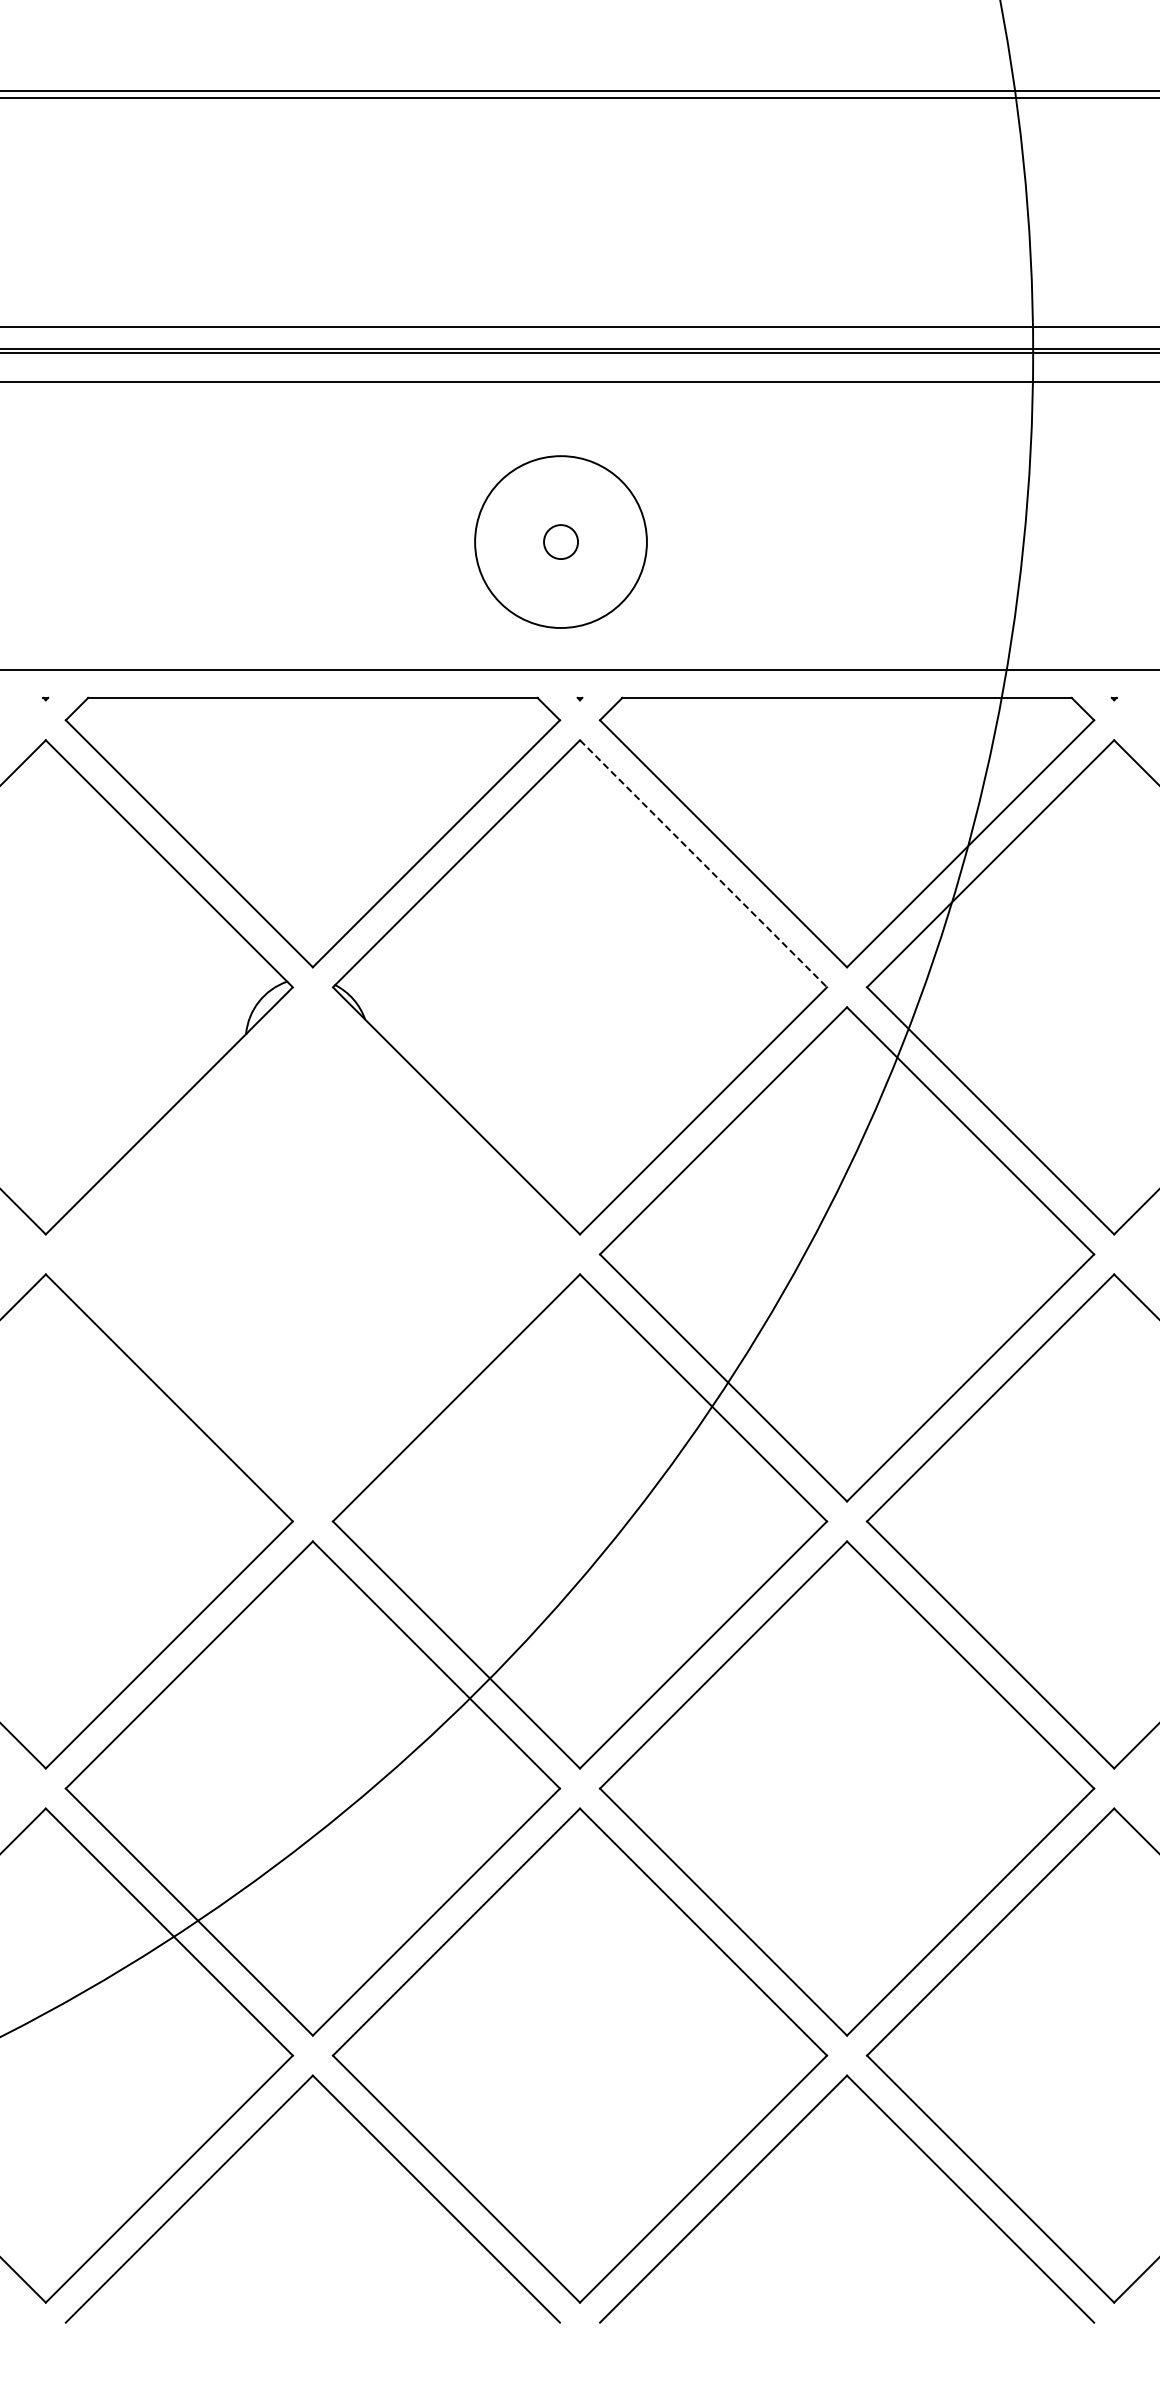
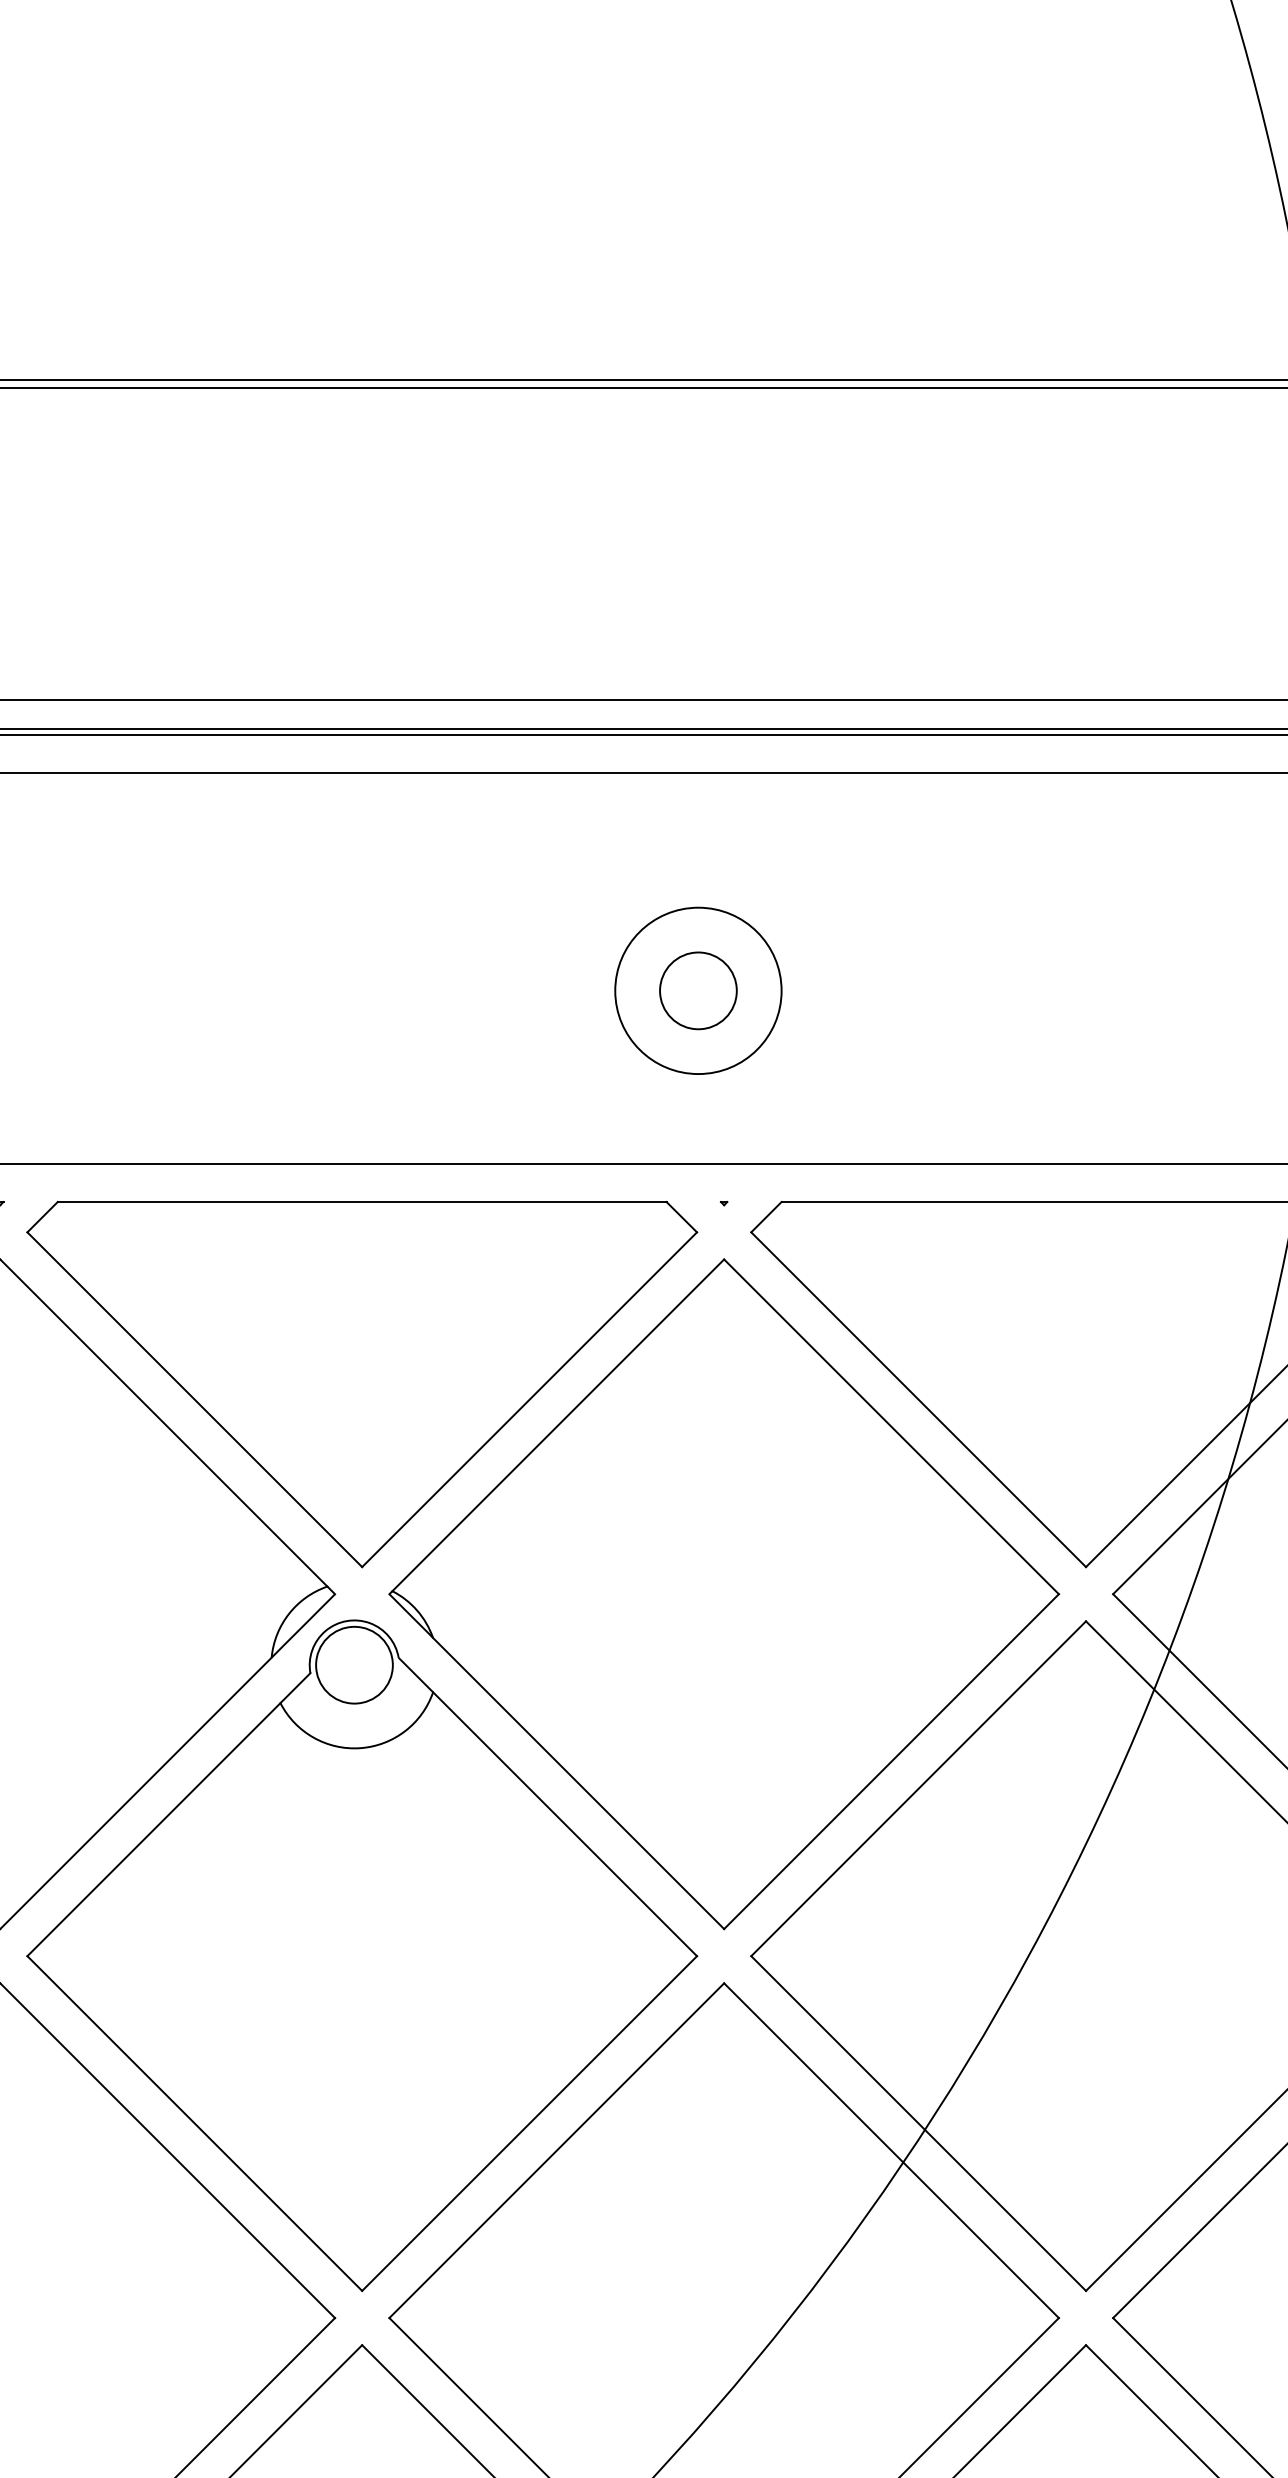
circle: (560, 541) -> (697, 990), size x0.71
circle: (560, 541) -> (697, 990), size x1.67
line: (703, 863) -> (891, 1426), dashed -> solid
part: (312, 1253) -> (361, 1954), added

